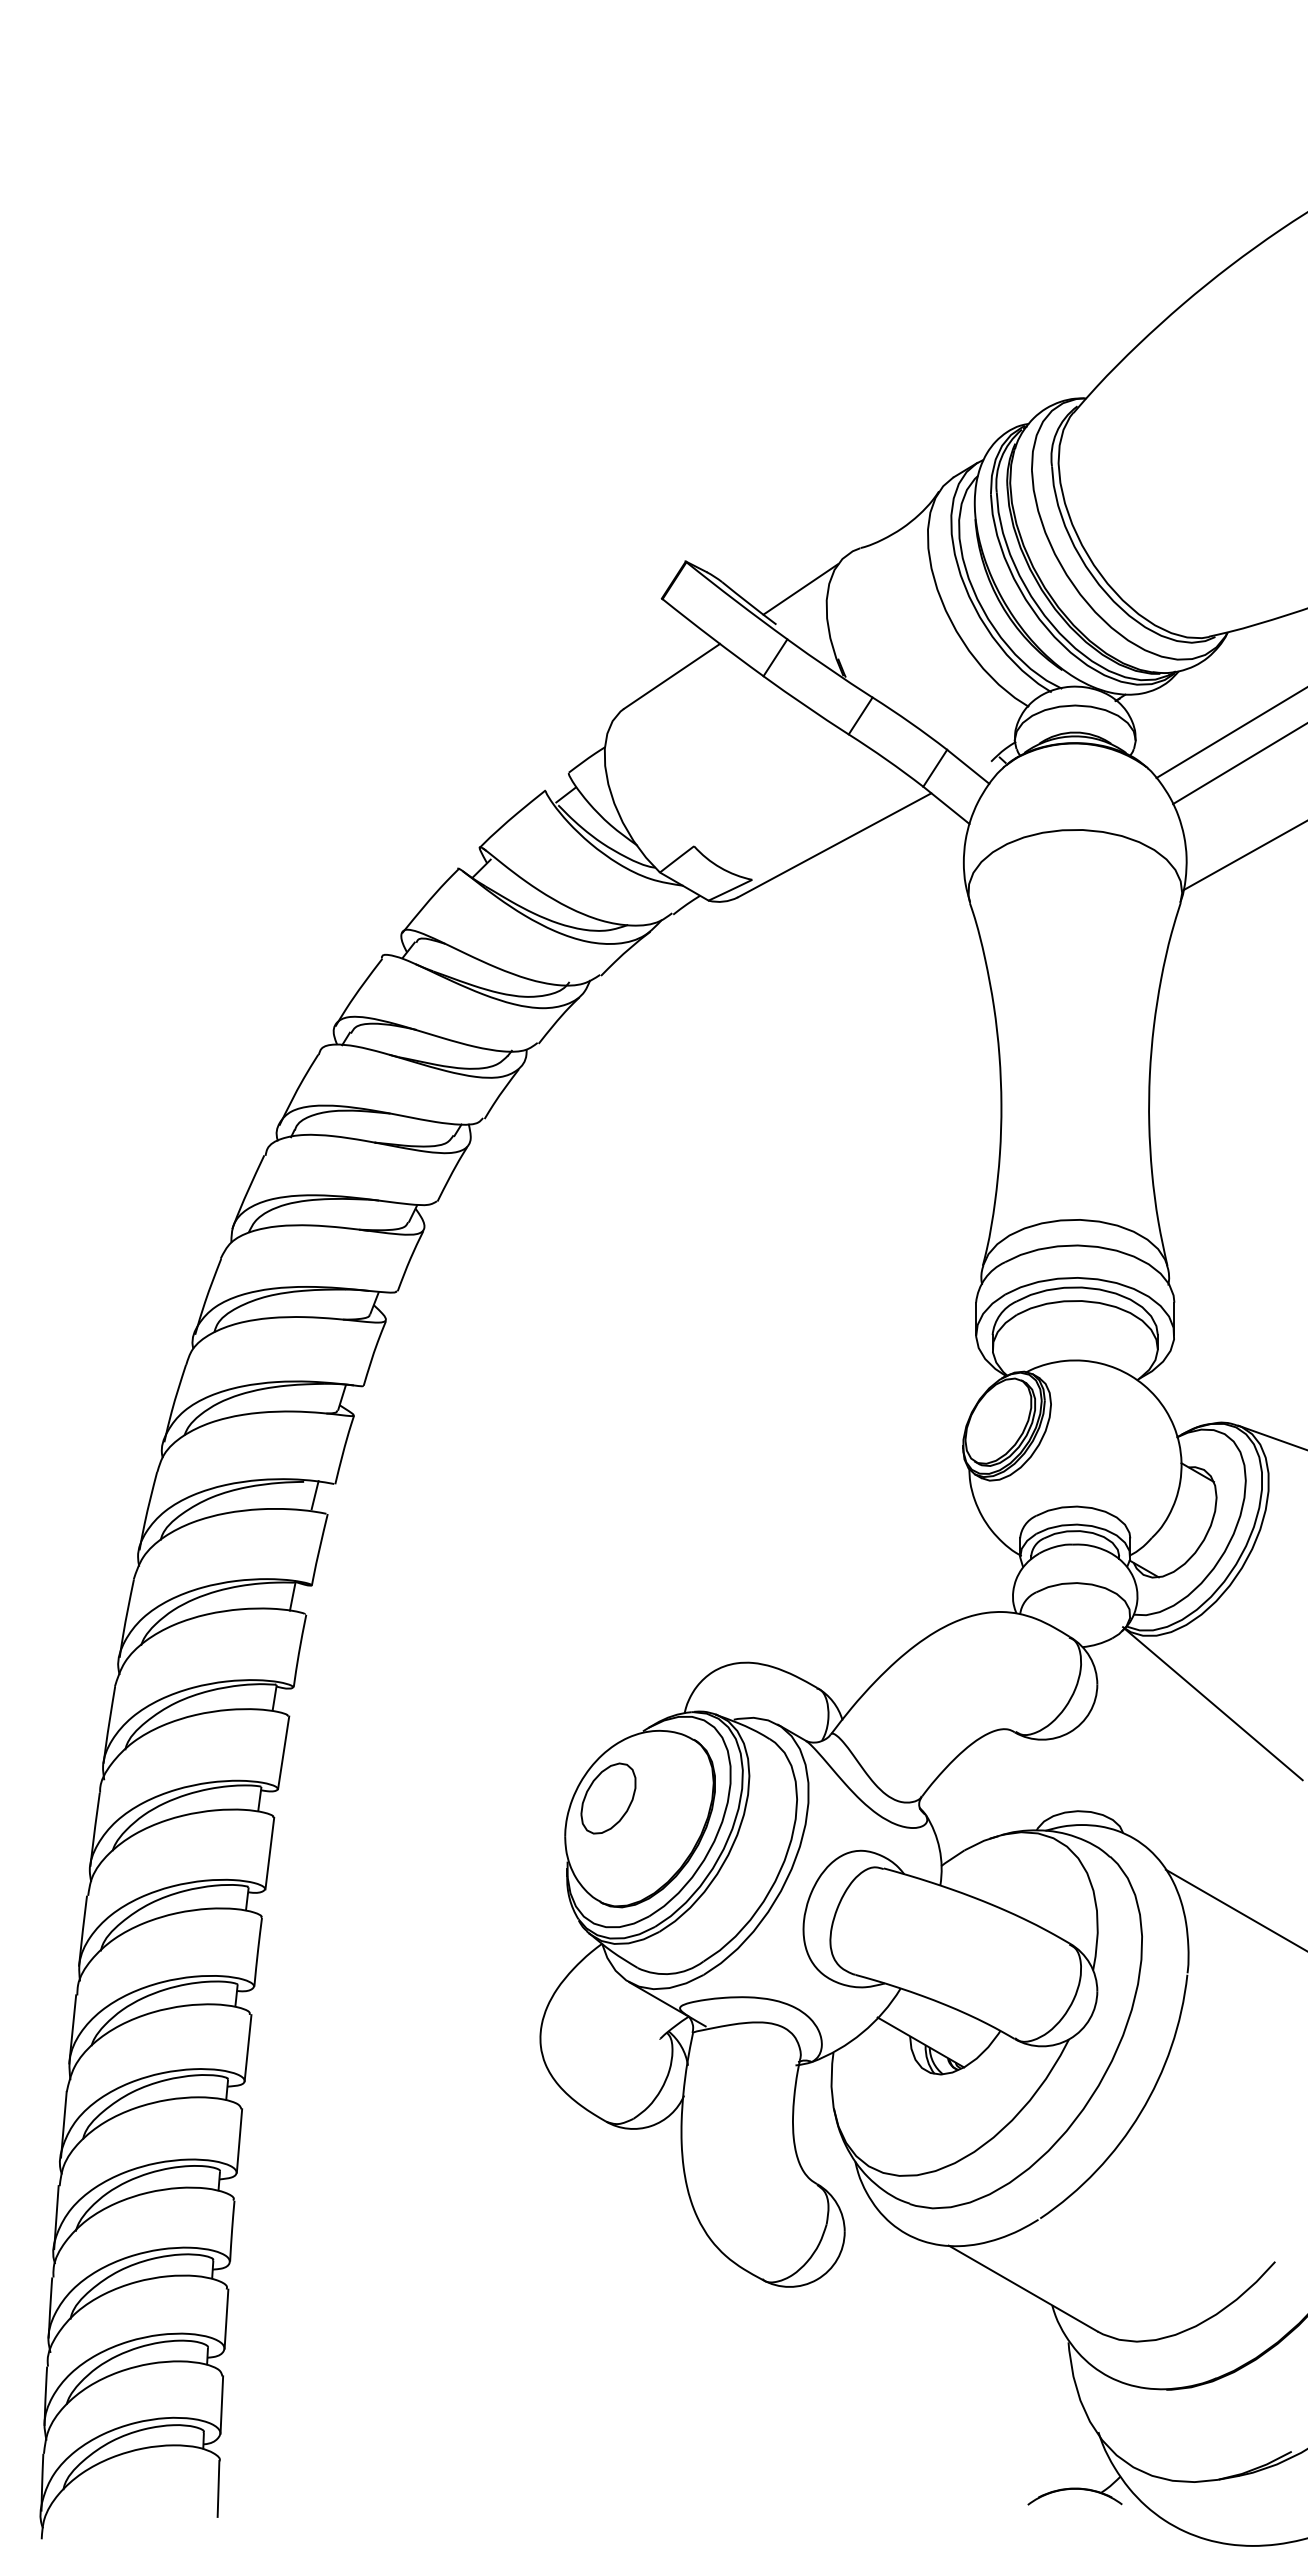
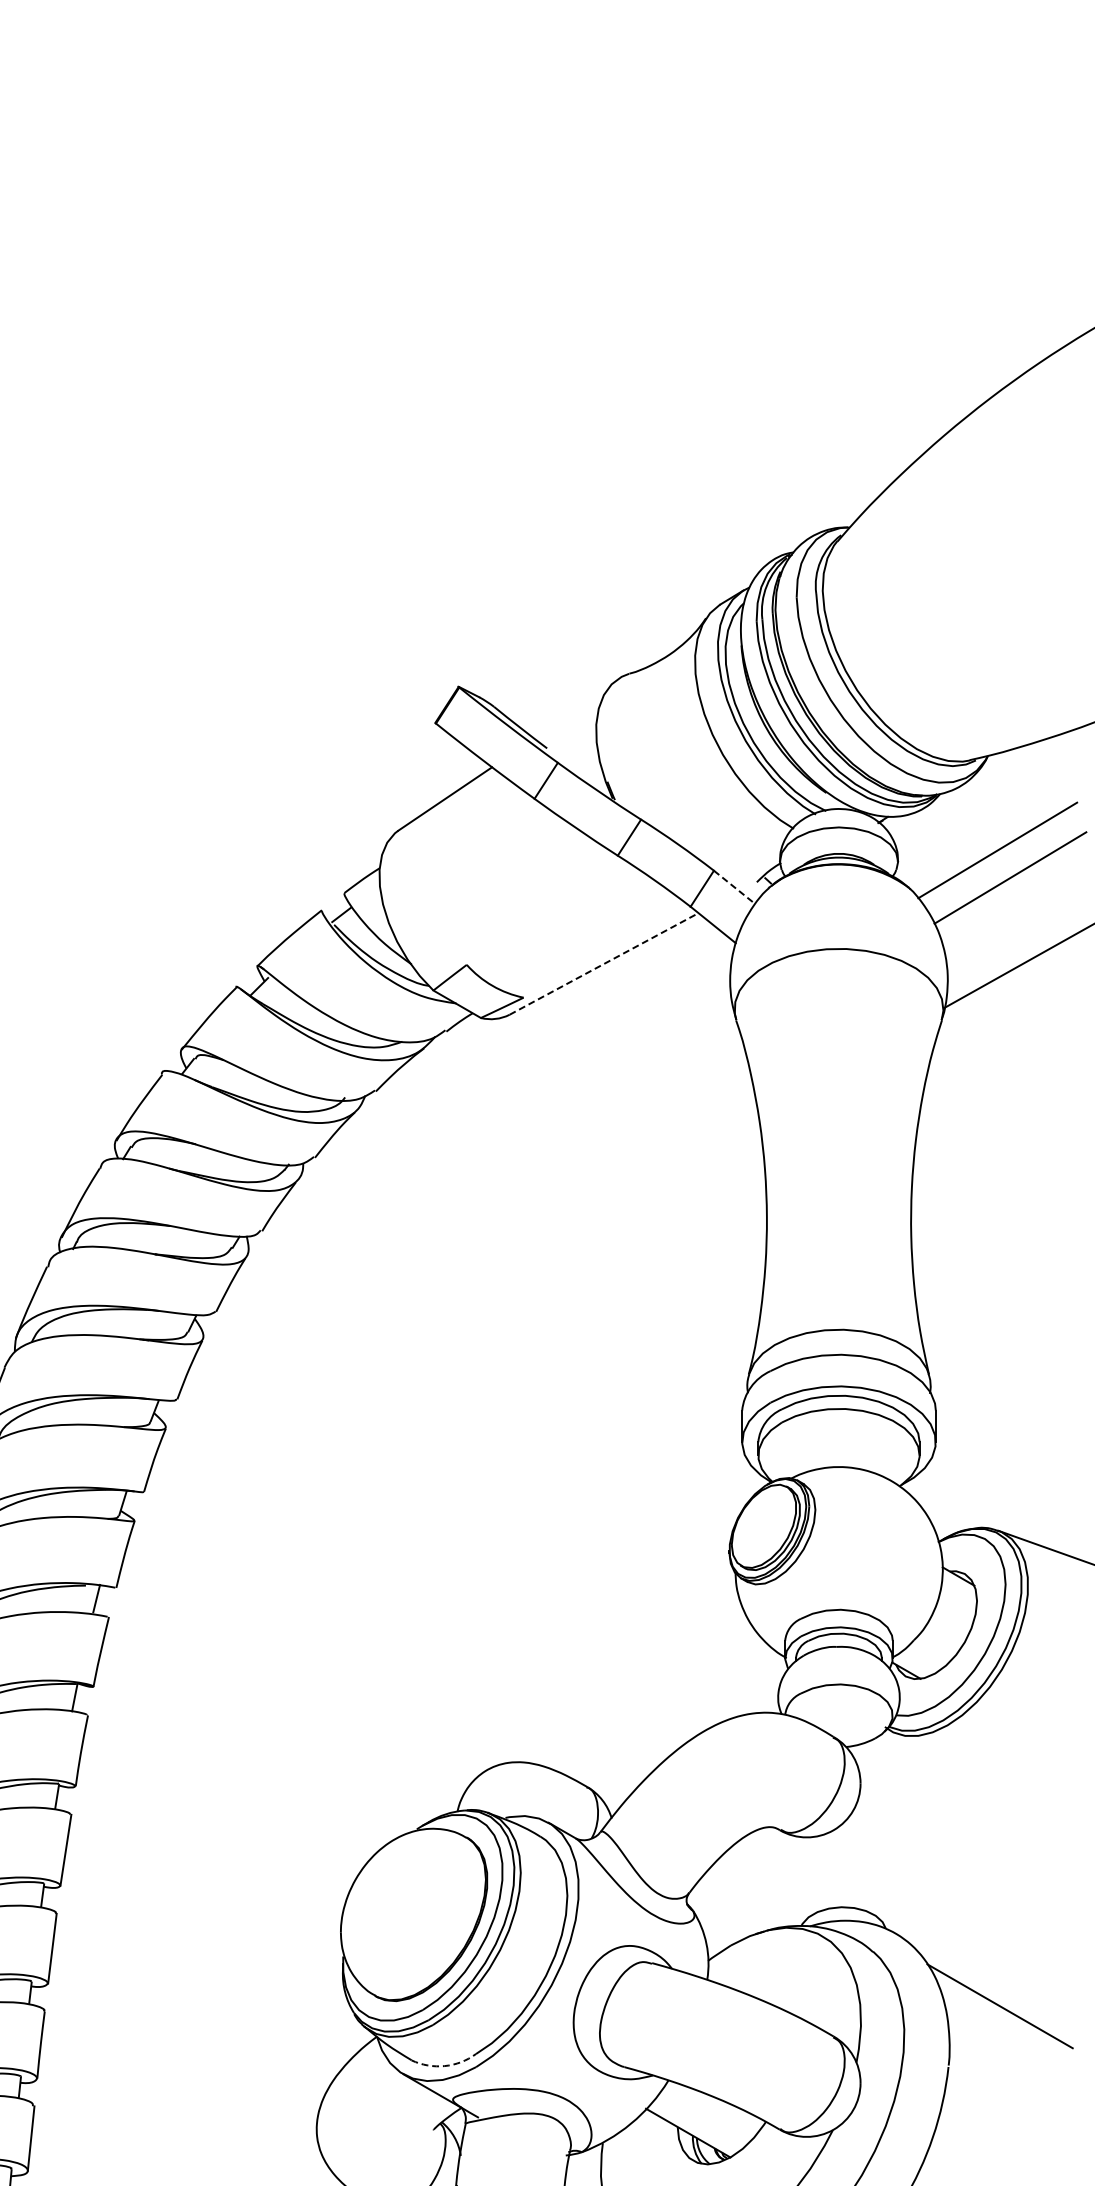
line: (800, 589) -> (570, 714), removed
line: (968, 767) -> (734, 887), solid -> dashed
line: (834, 845) -> (603, 964), solid -> dashed
line: (1213, 1704) -> (974, 1803), removed
part: (608, 1798) -> (383, 1894), removed
arc: (671, 1973) -> (444, 2065), solid -> dashed

